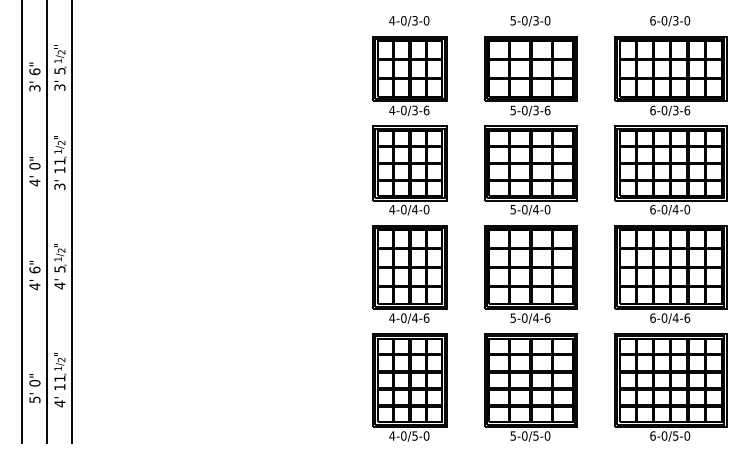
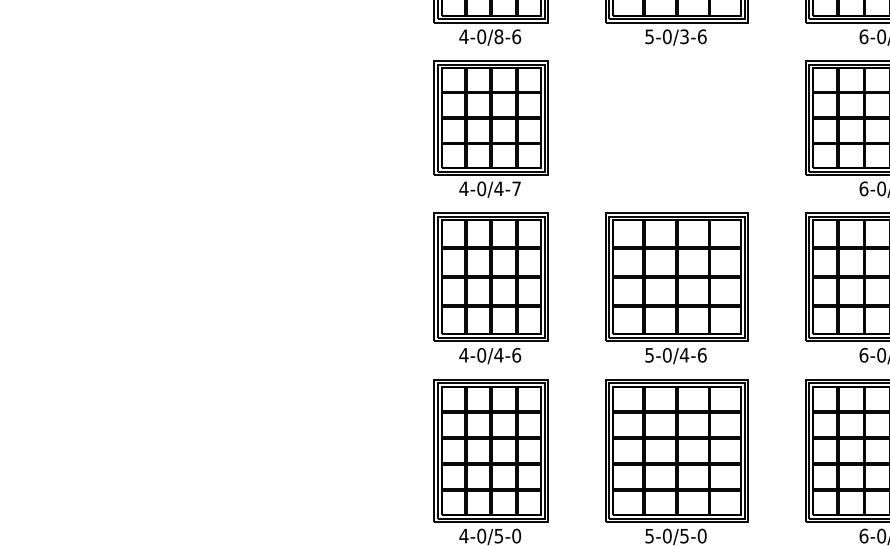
text: (414, 110) -> (498, 36), 4-0/3-6 -> 4-0/8-6
part: (530, 170) -> (676, 128), removed
text: (426, 209) -> (516, 188), 4-0/4-0 -> 4-0/4-7

